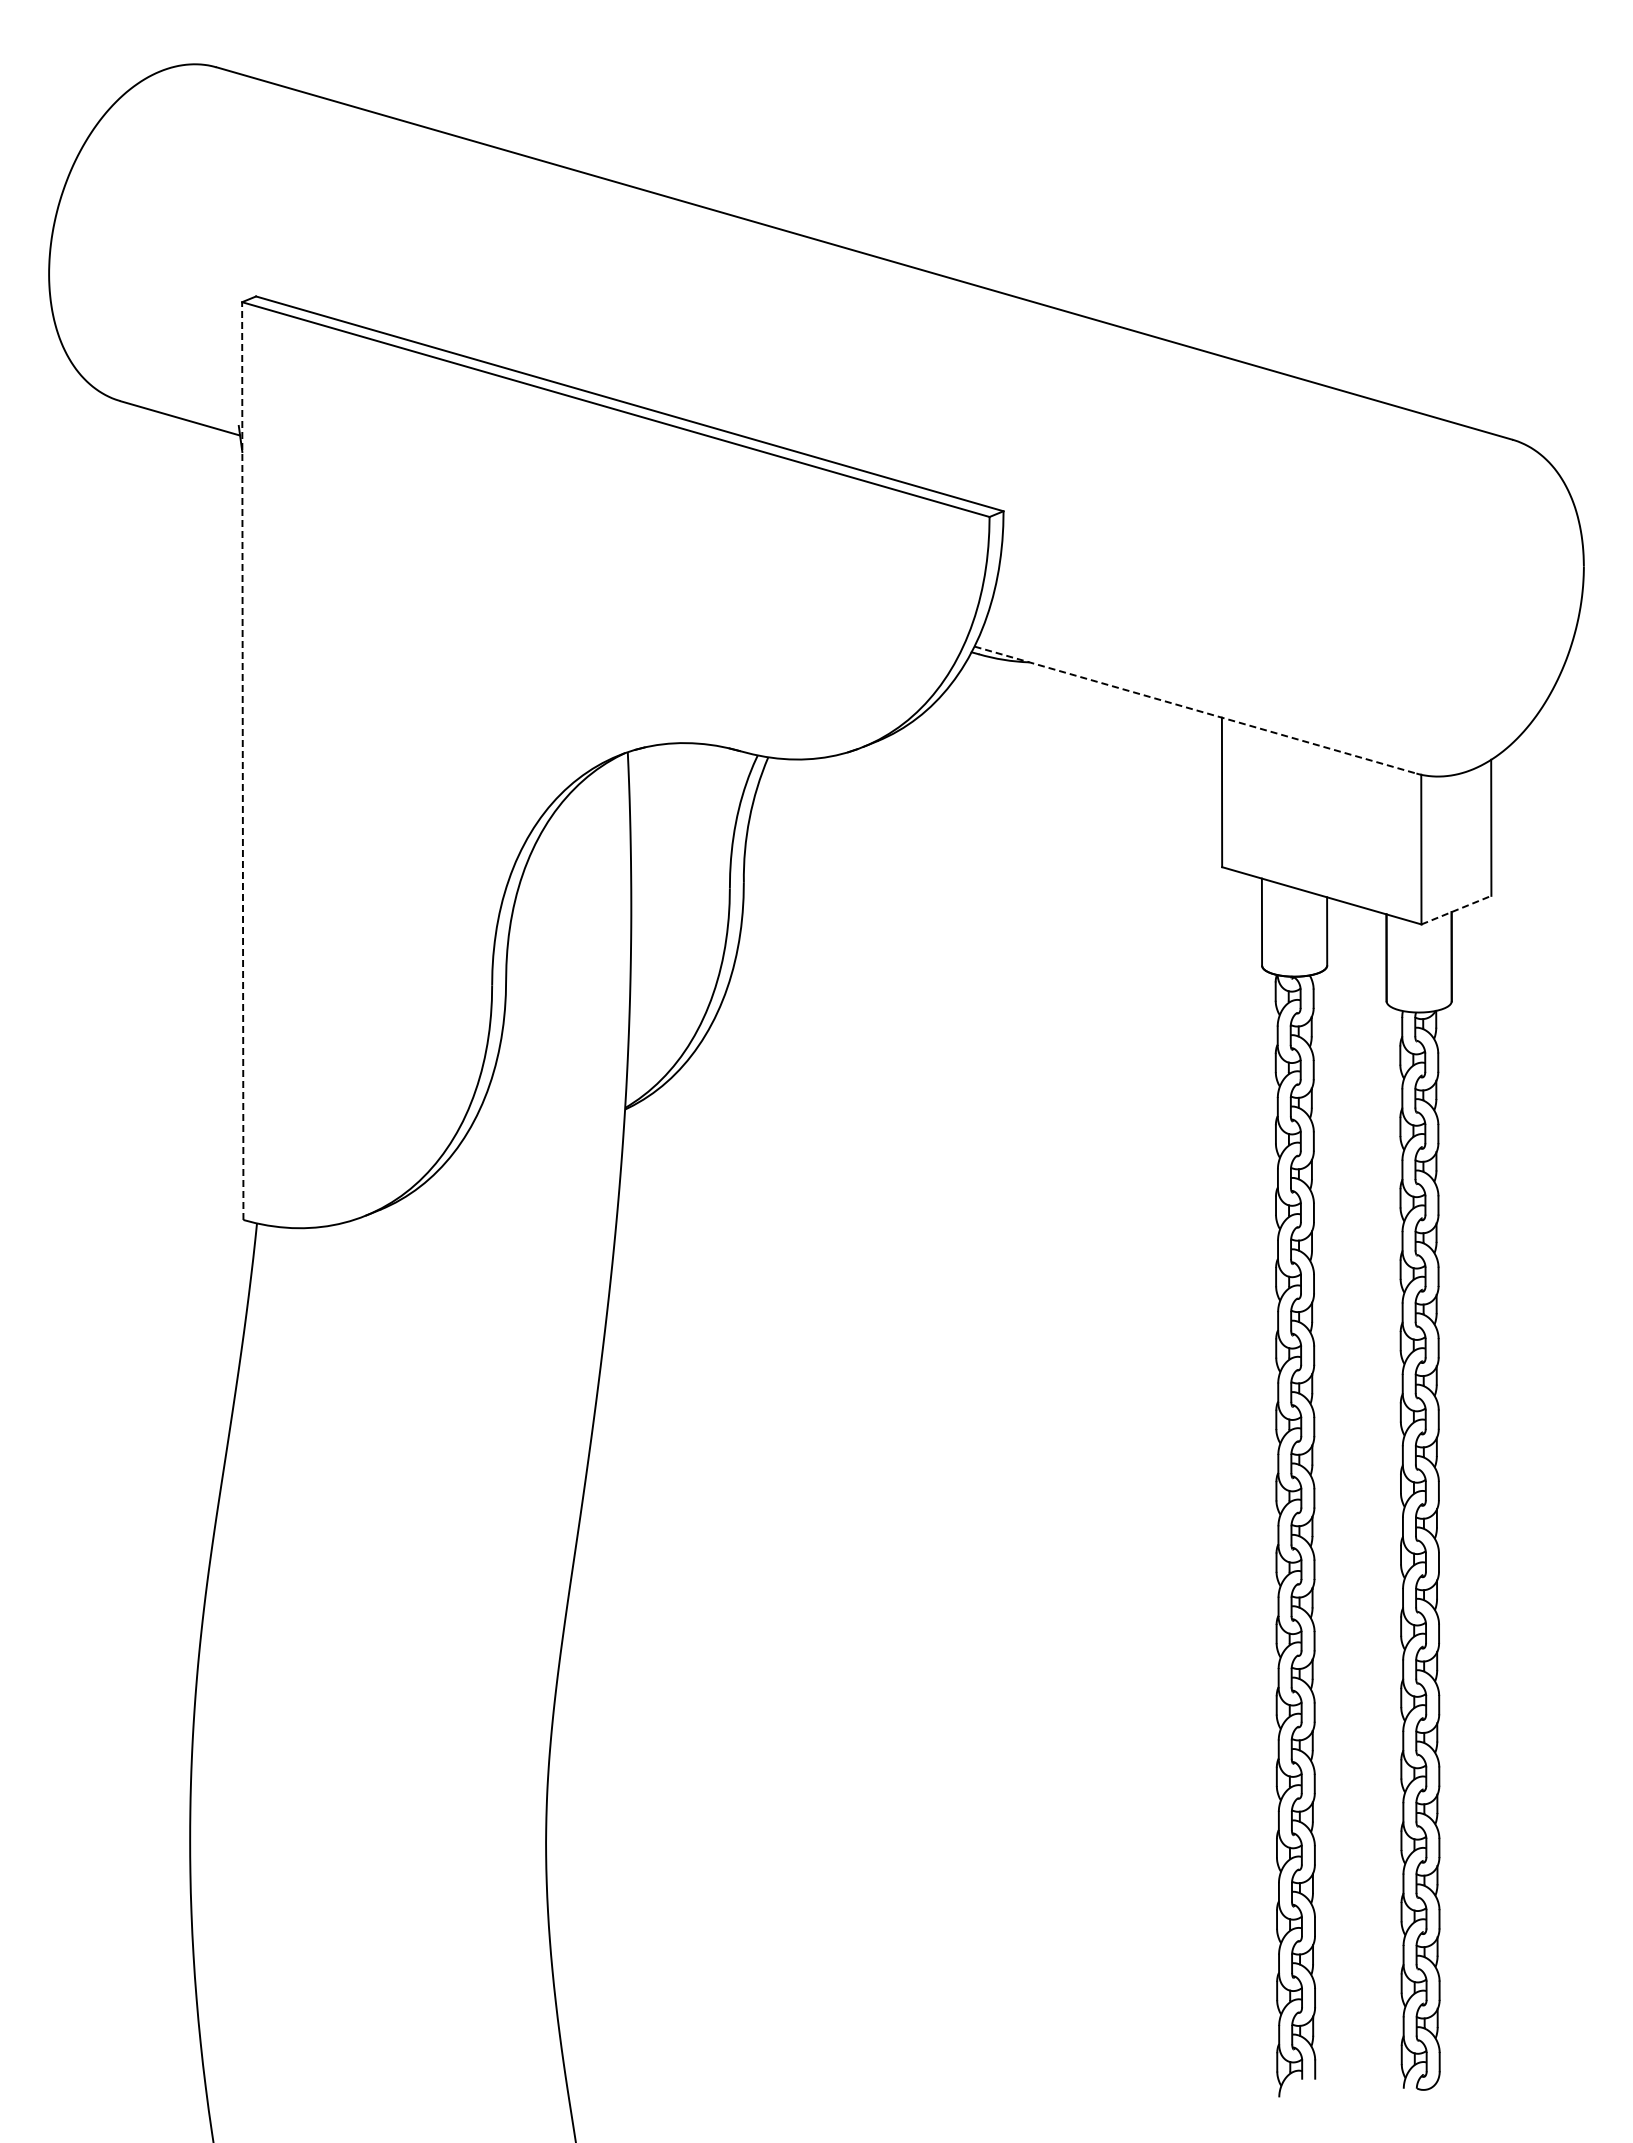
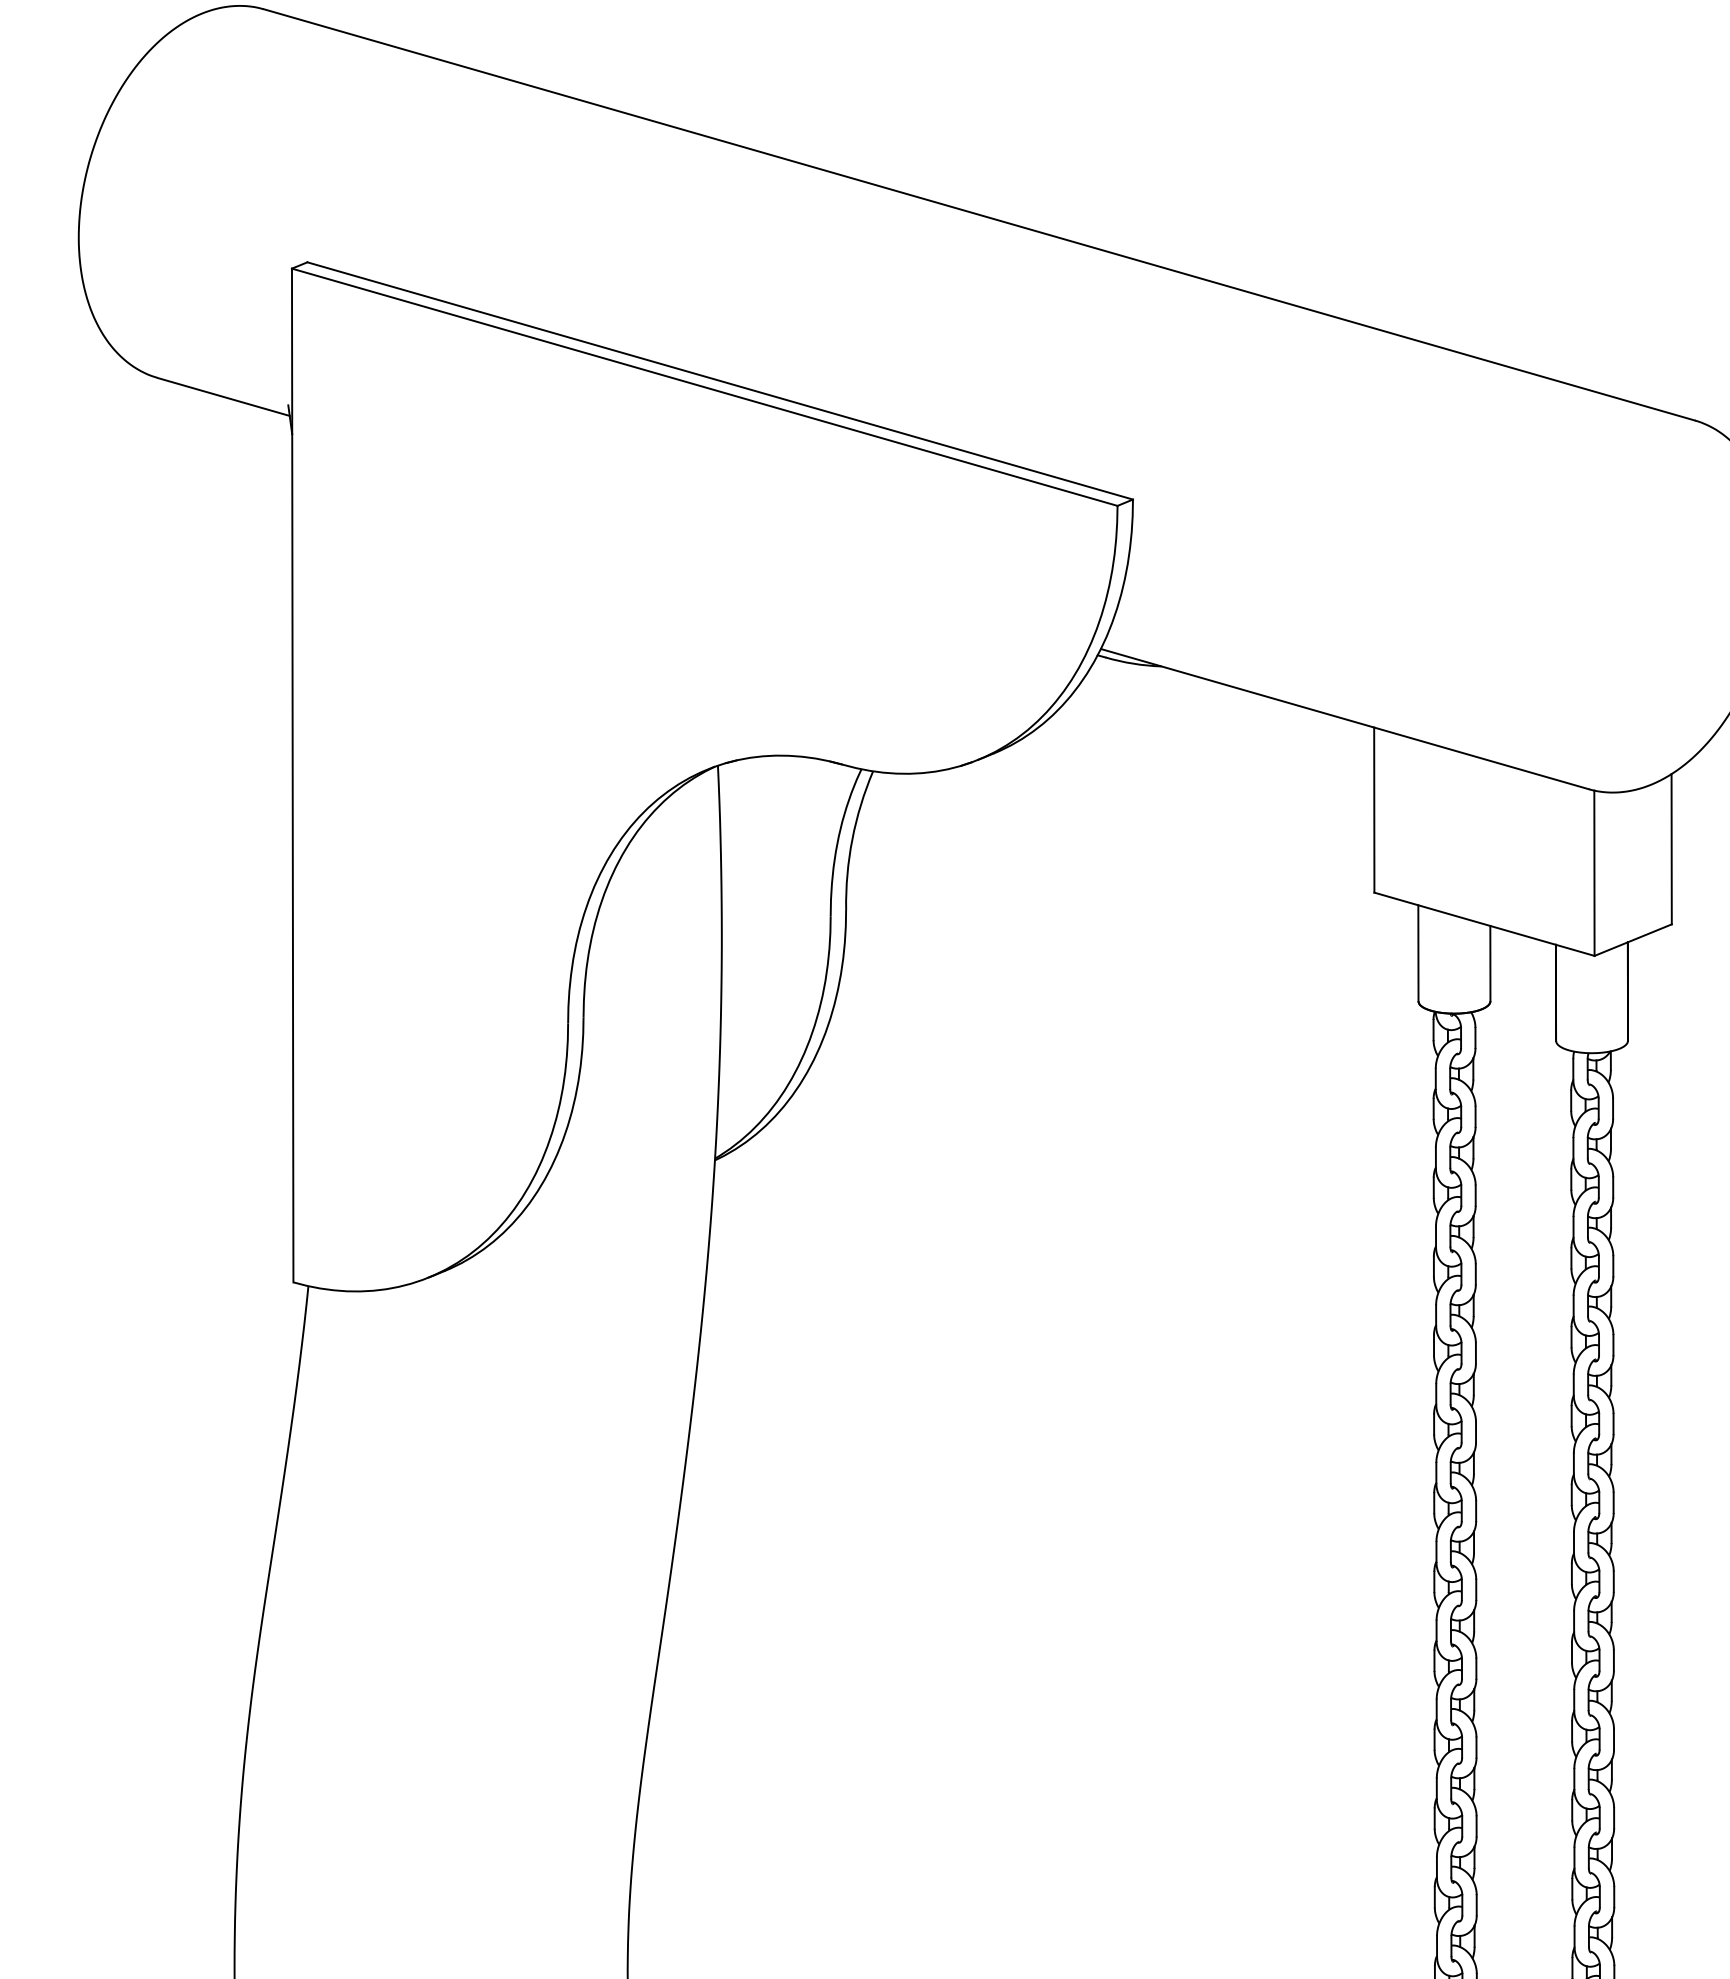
line: (1195, 710) -> (1344, 719), dashed -> solid
line: (242, 761) -> (292, 775), dashed -> solid
line: (1456, 910) -> (1633, 940), dashed -> solid

